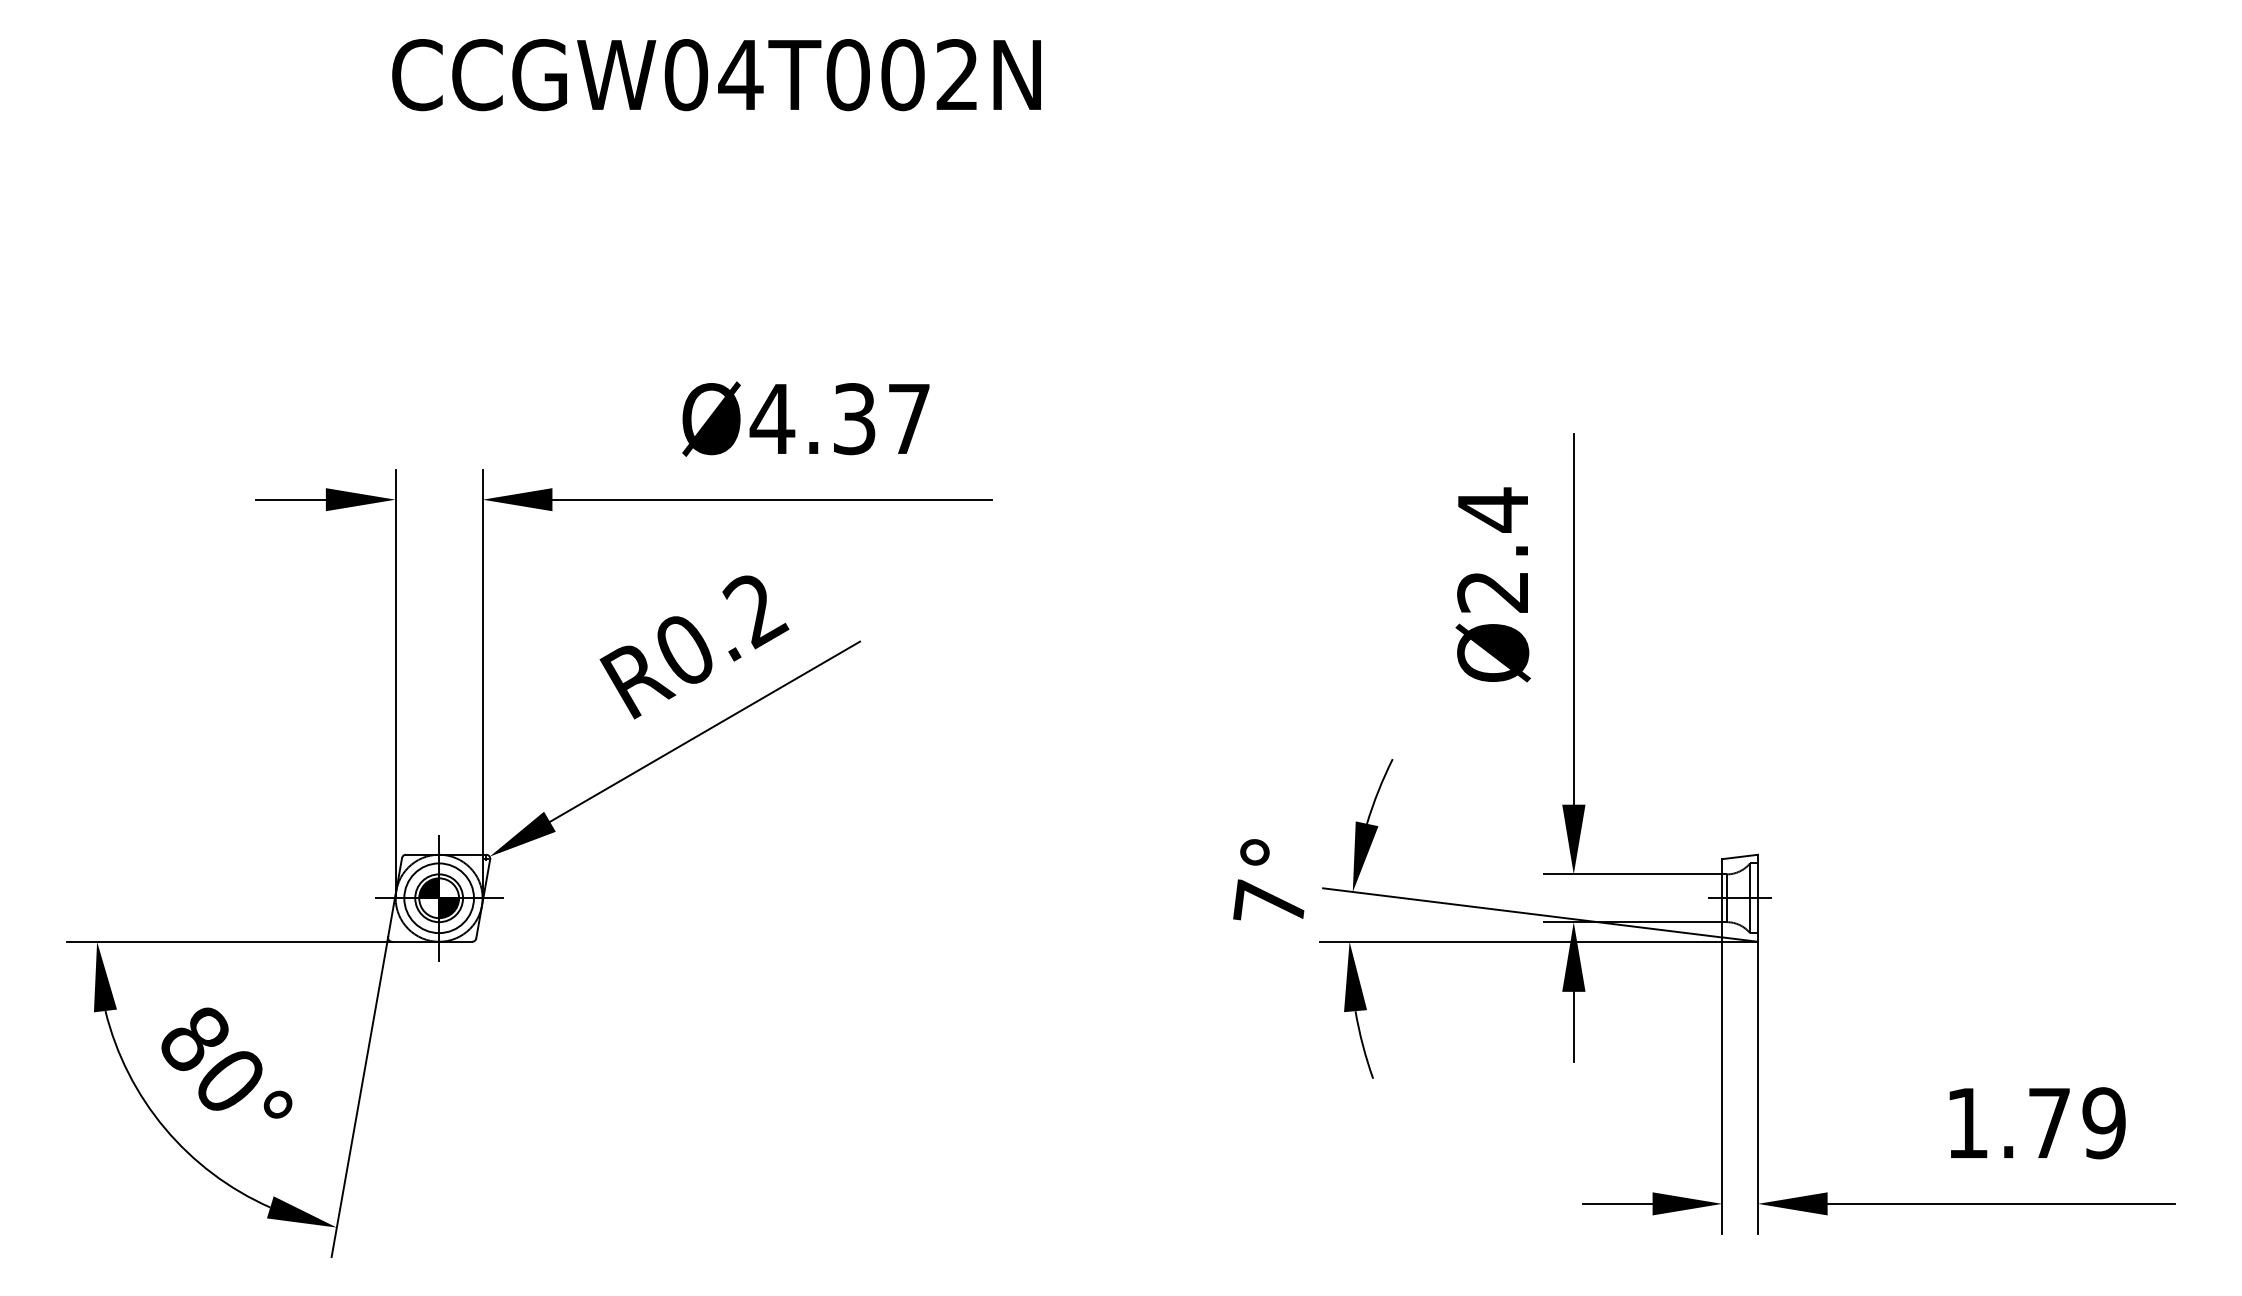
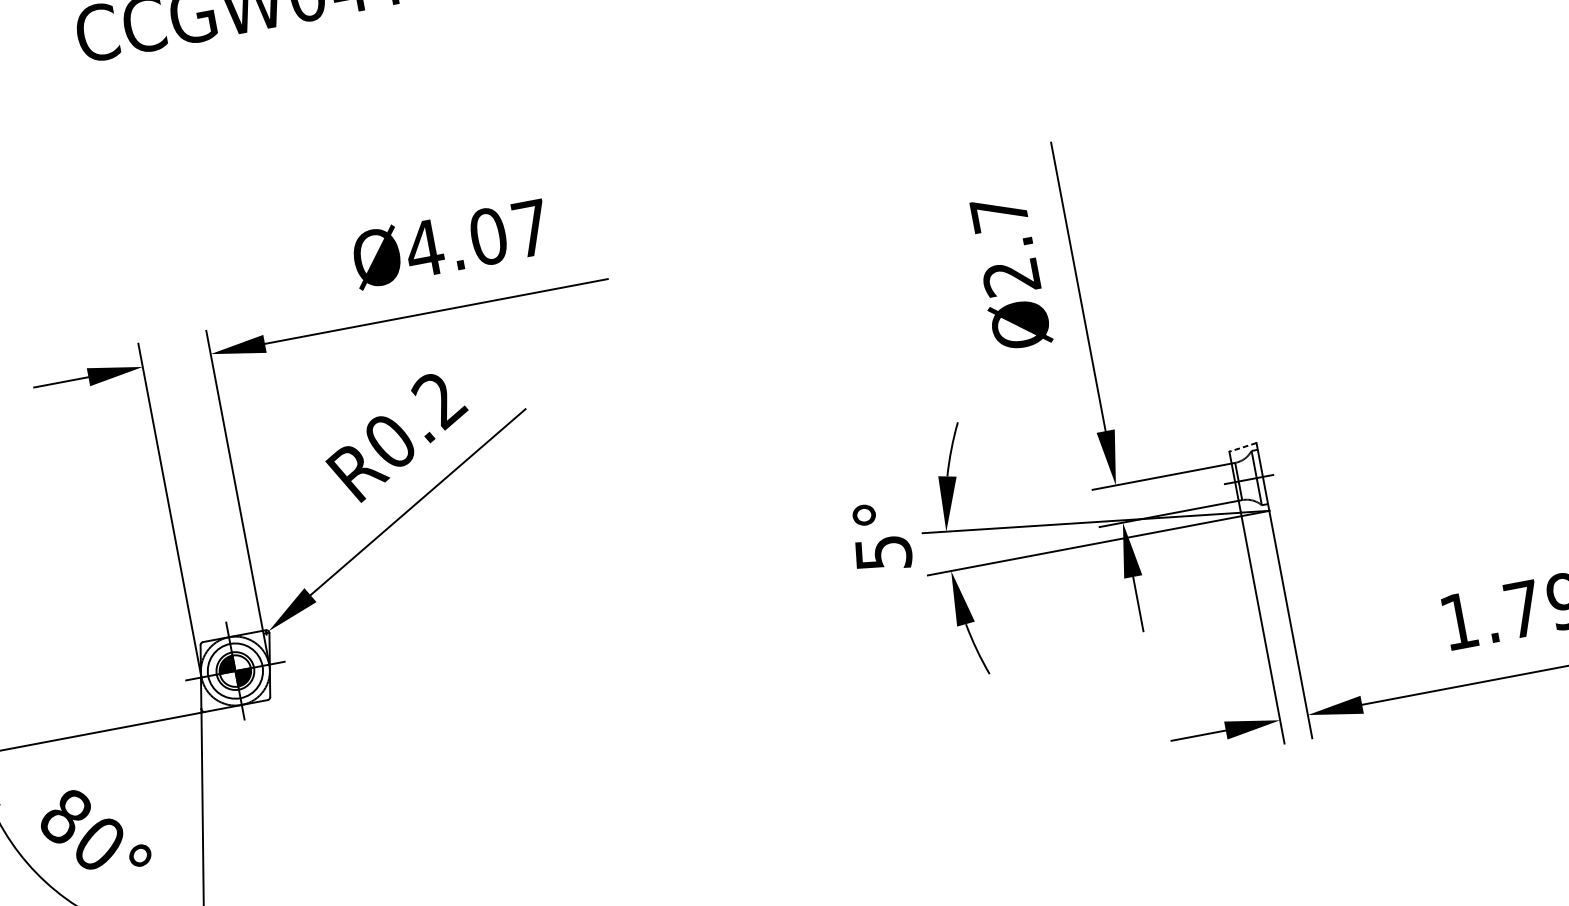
text: (854, 419) -> (488, 236), Ø4.37 -> Ø4.07
text: (1492, 509) -> (998, 213), Ø2.4 -> Ø2.7
line: (1740, 856) -> (1243, 446), solid -> dashed
text: (1269, 903) -> (883, 552), 7° -> 5°

